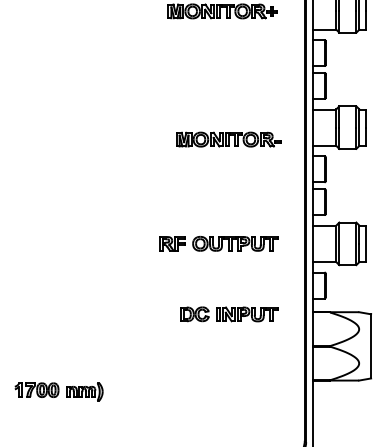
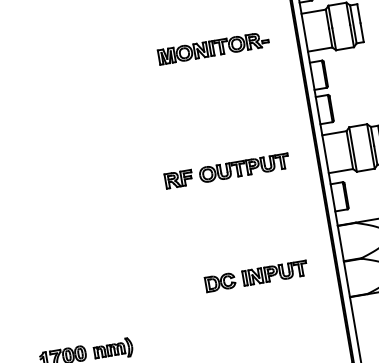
part: (228, 139) -> (213, 48), moved
part: (229, 314) -> (256, 276), moved

